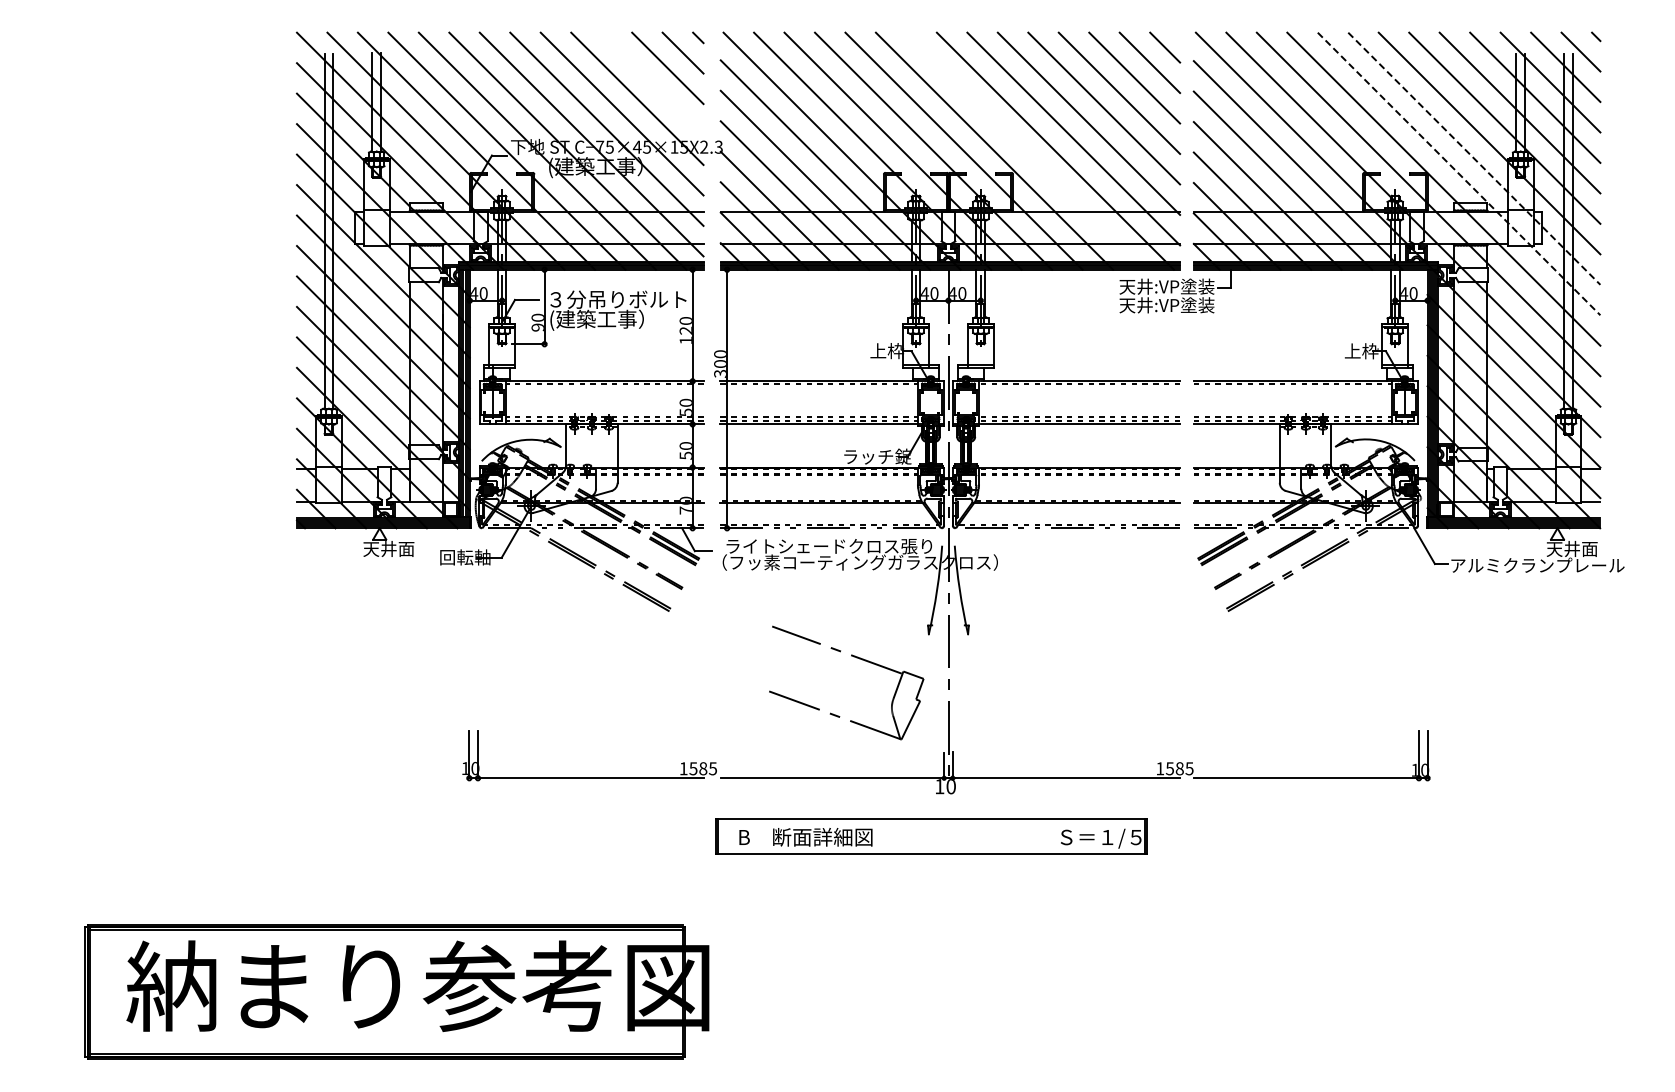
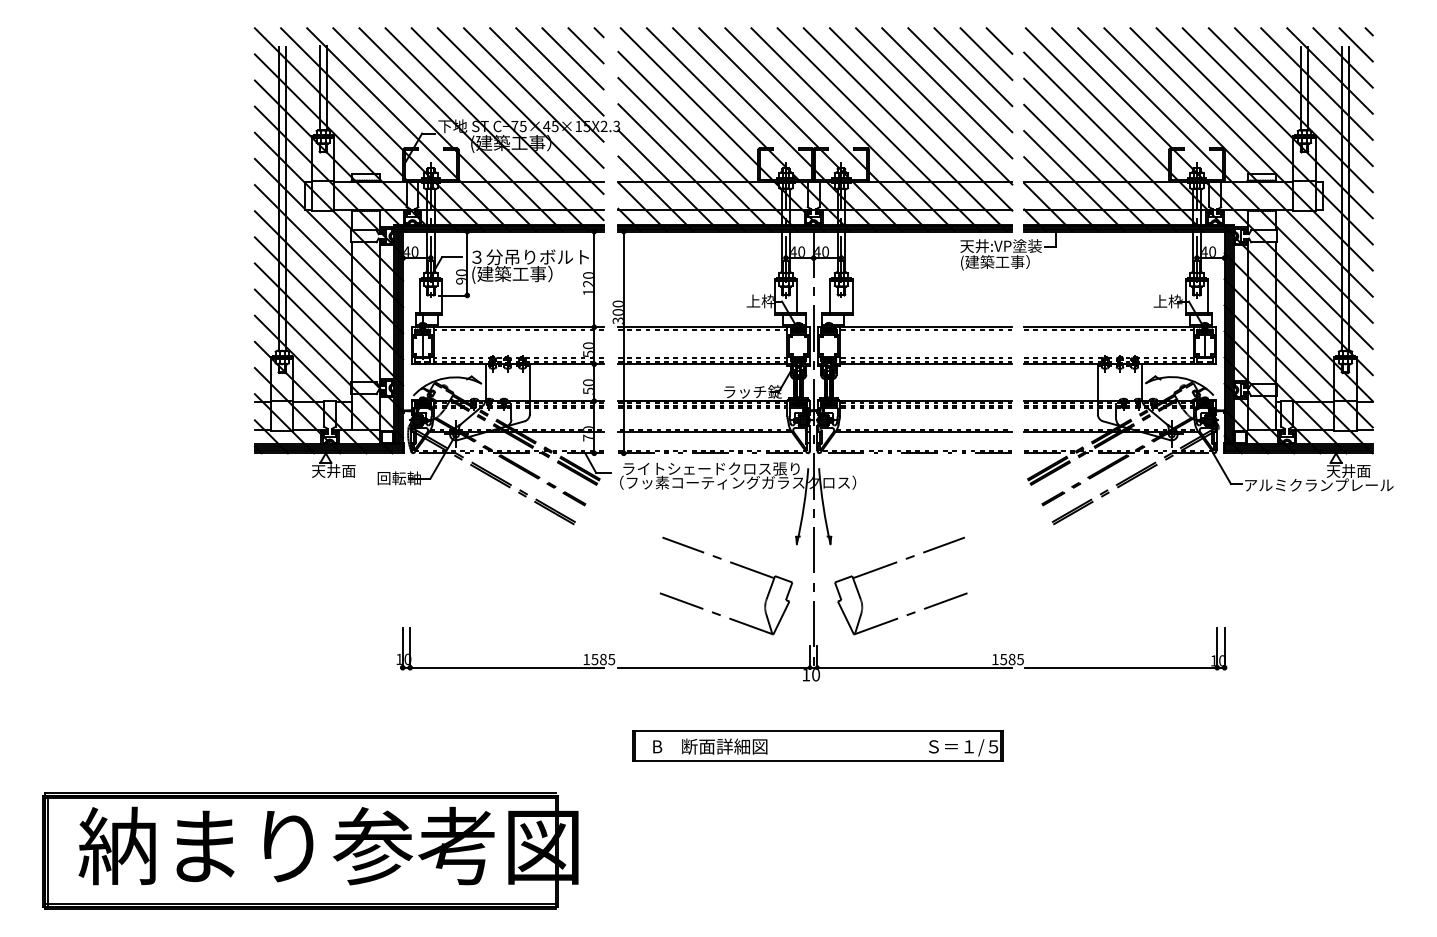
line: (652, 83) -> (559, 71), added
line: (1024, 150) -> (878, 129), added
line: (1474, 159) -> (1264, 136), dashed -> solid
line: (1459, 174) -> (1251, 149), dashed -> solid
text: (1166, 306) -> (1000, 263), 天井:VP塗装 -> (建築工事）
part: (1040, 658) -> (892, 564), added
part: (931, 836) -> (817, 745), moved
part: (396, 991) -> (310, 850), moved

